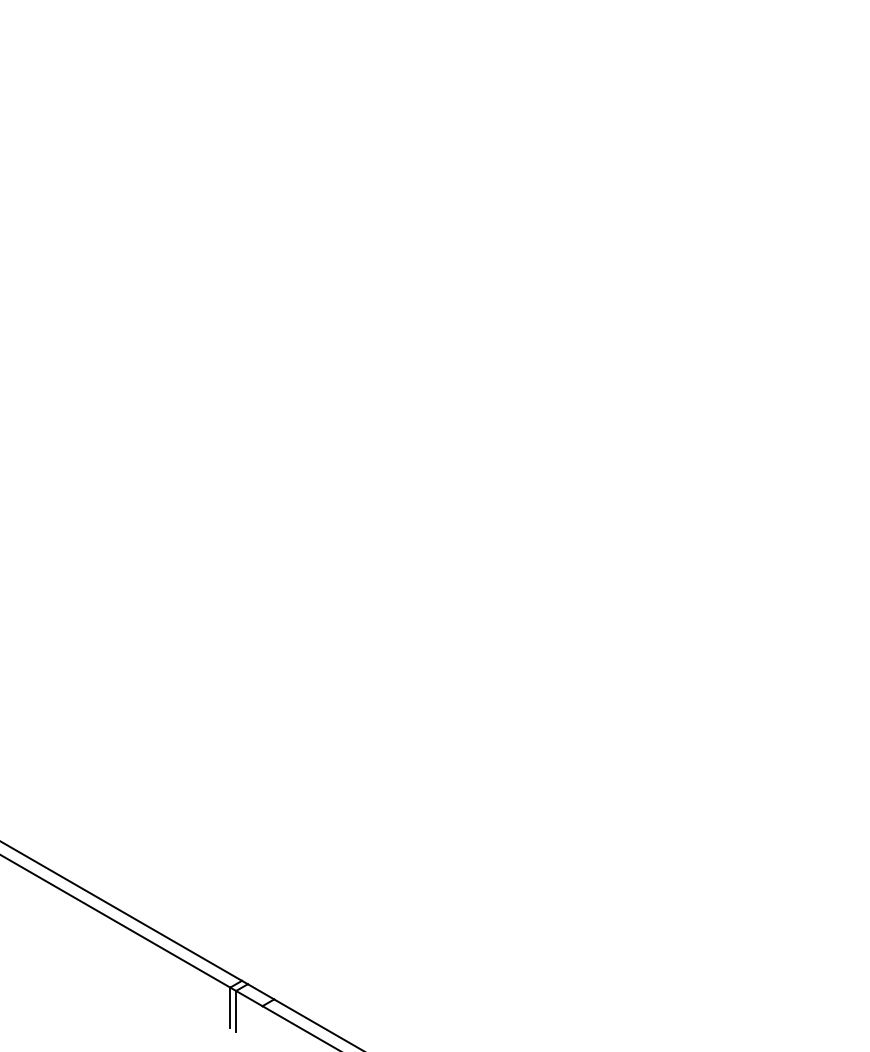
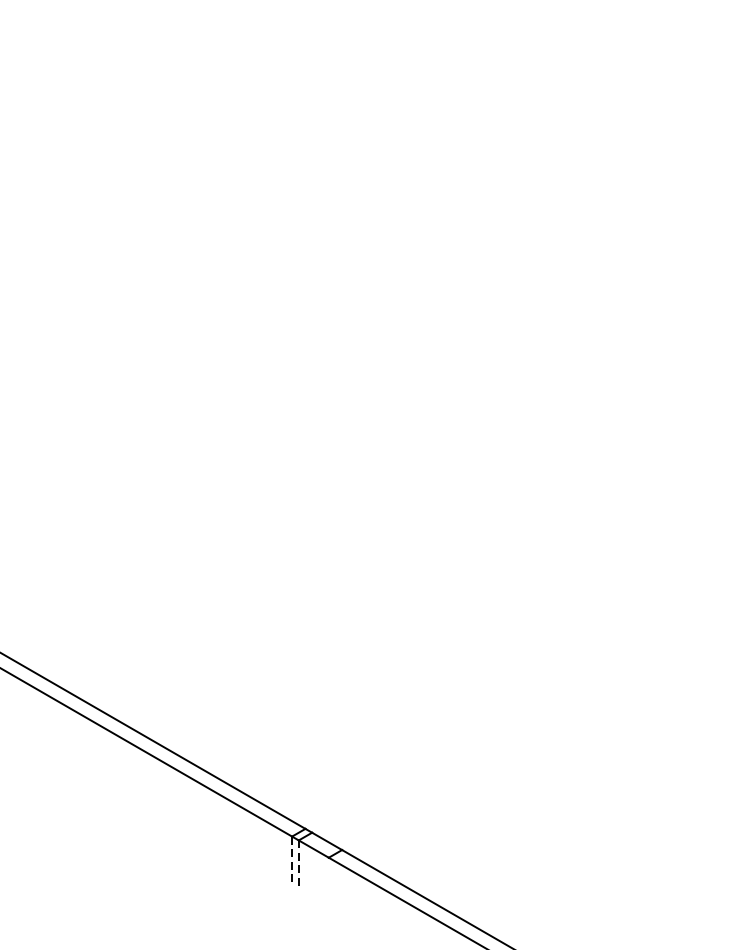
line: (230, 1008) -> (292, 860), solid -> dashed
line: (236, 1011) -> (299, 863), solid -> dashed

